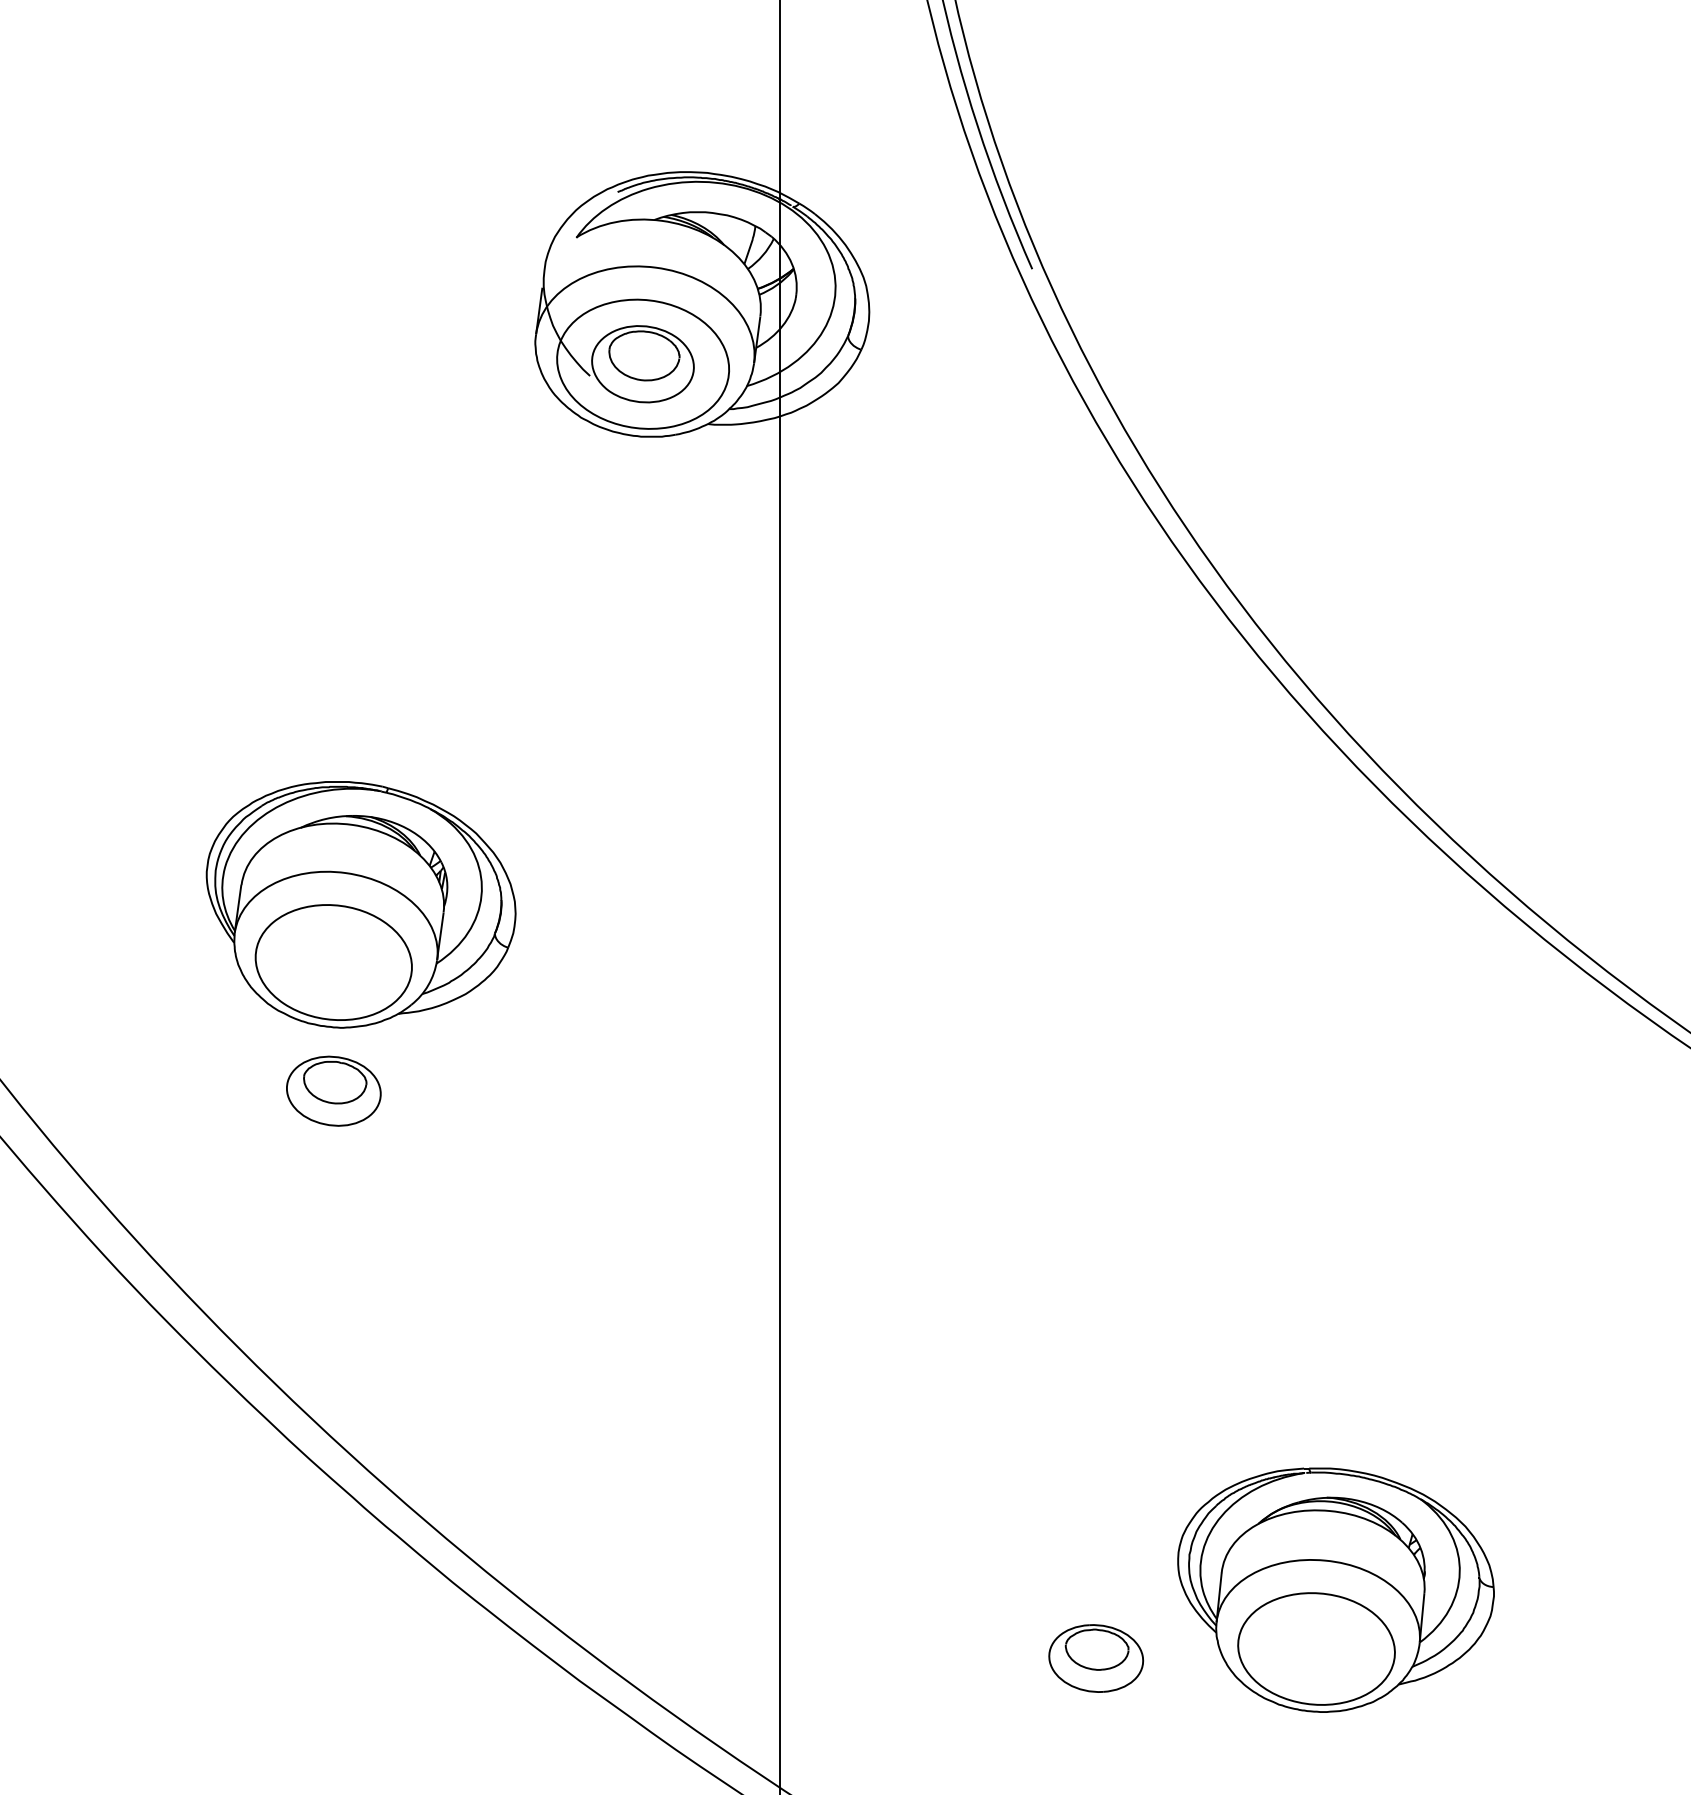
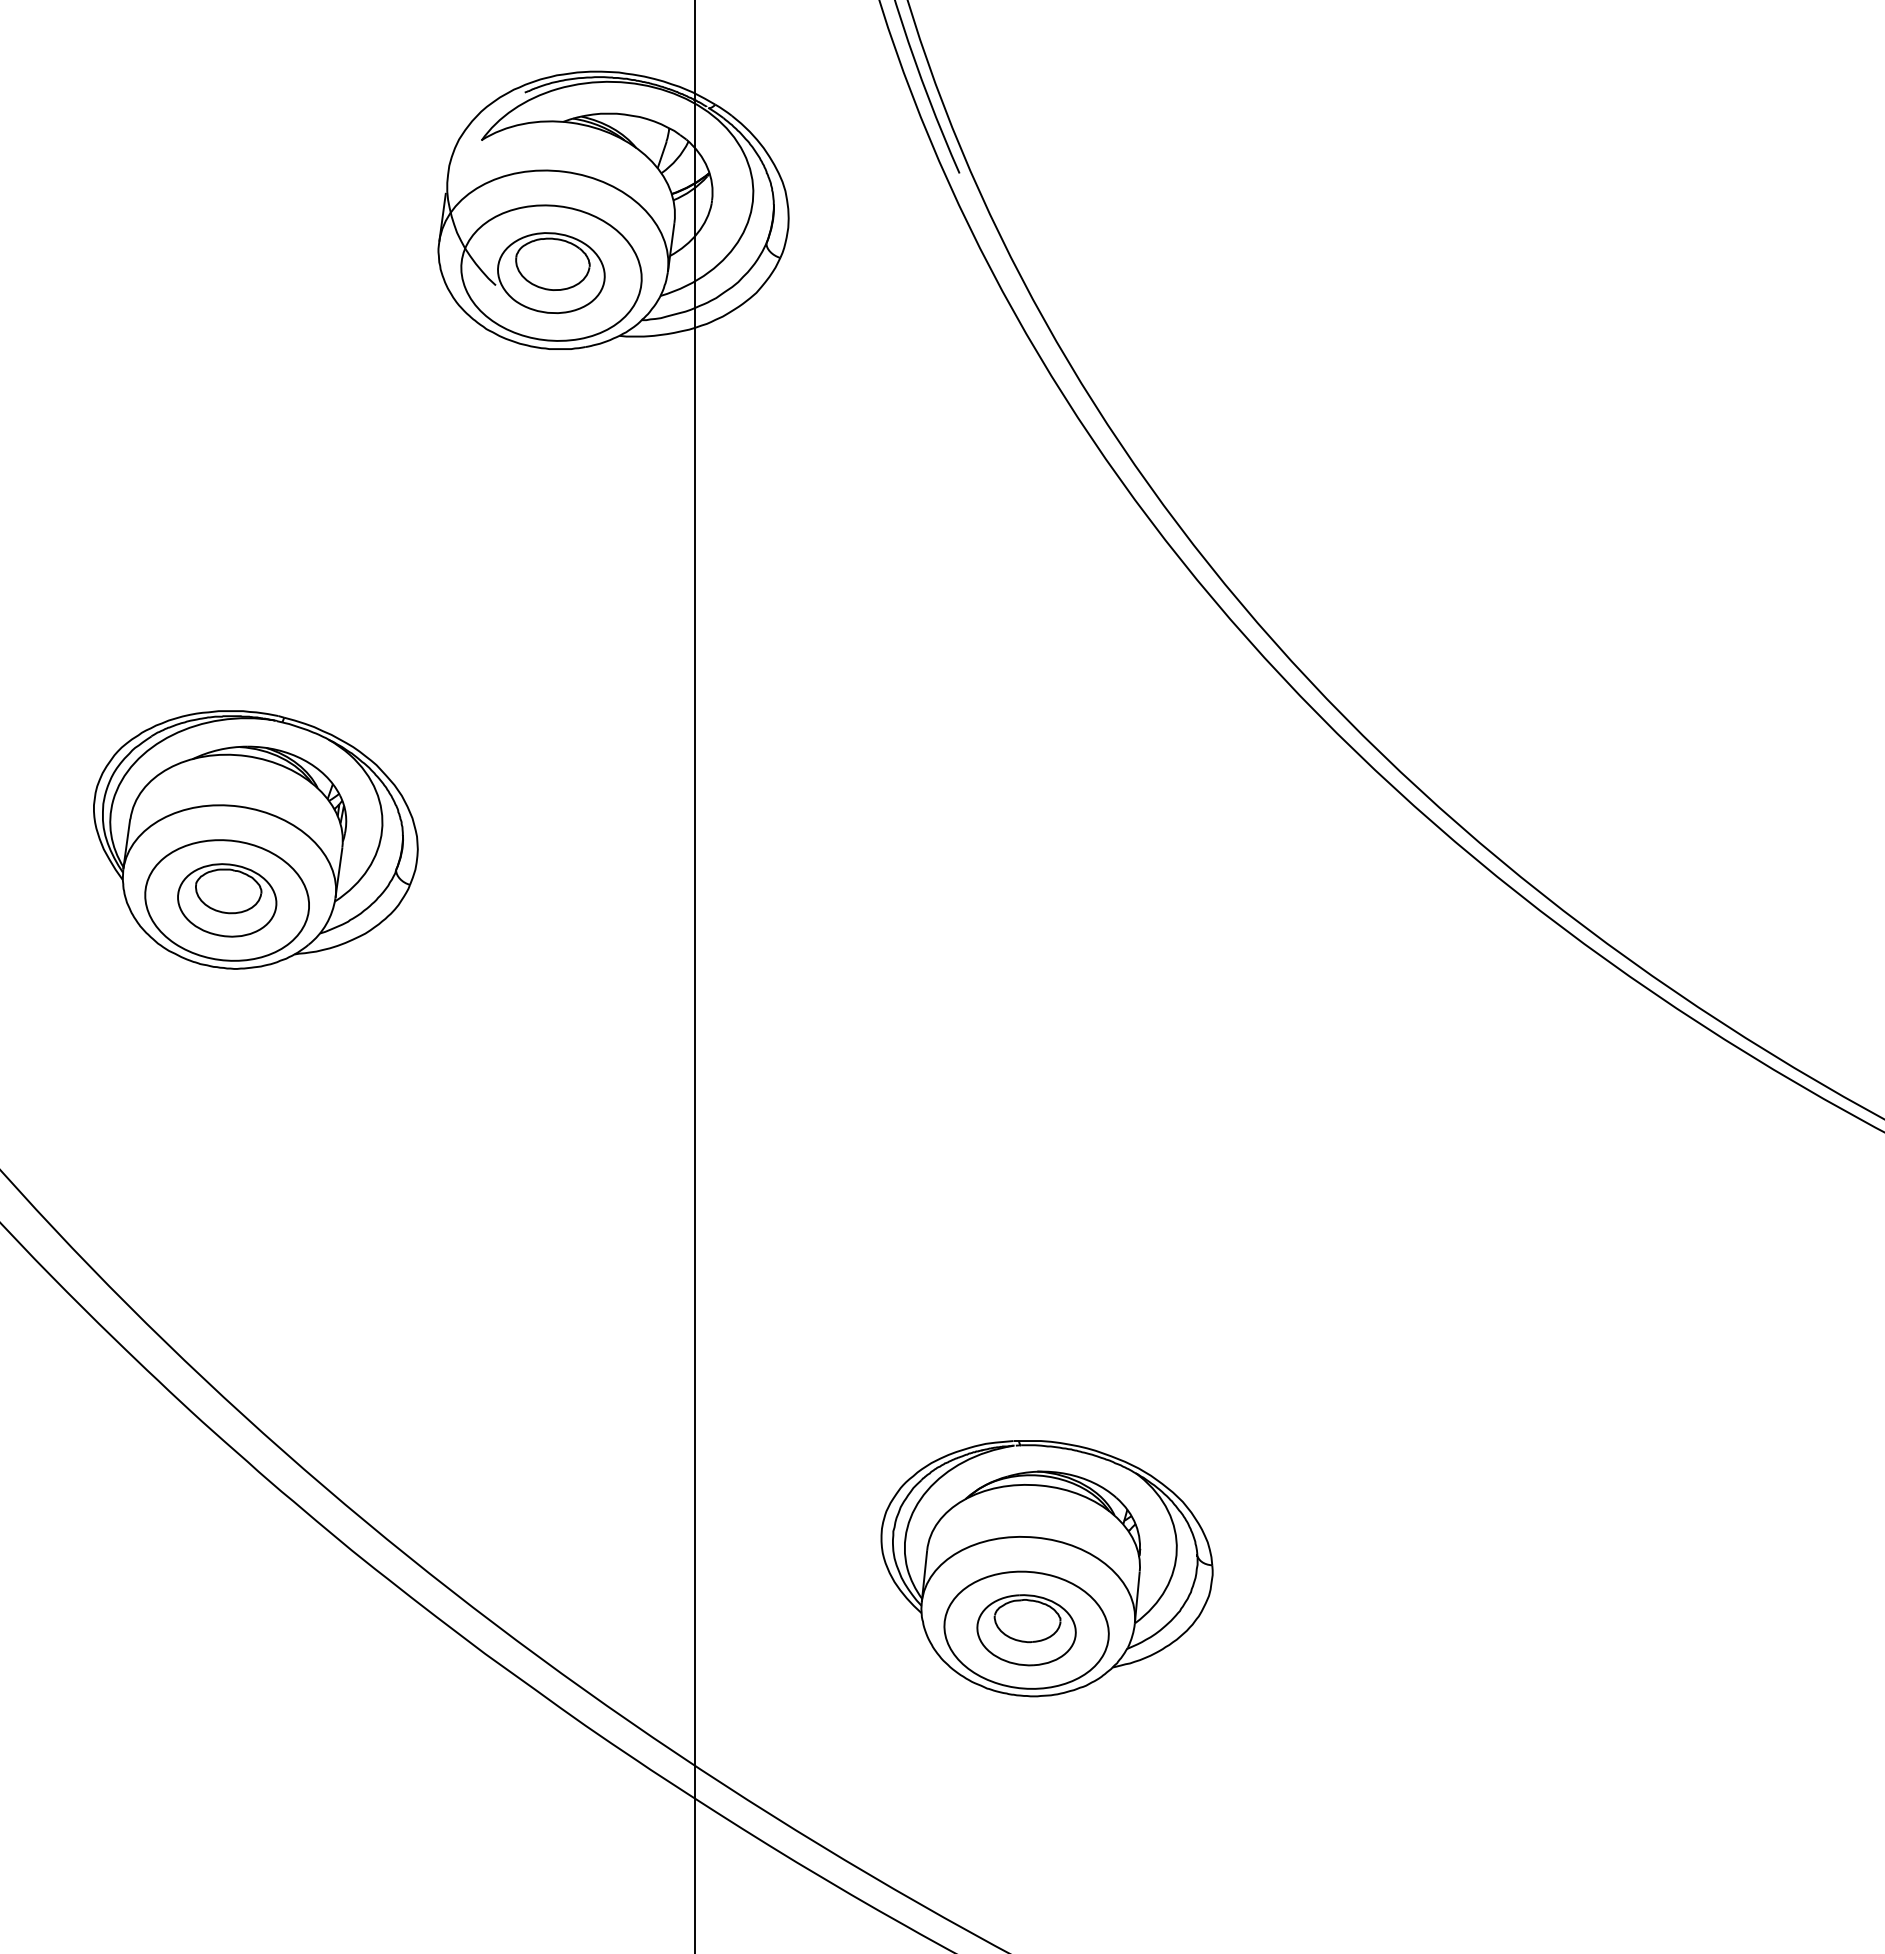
part: (334, 1091) -> (227, 900), moved
part: (1335, 1590) -> (1046, 1568), moved

